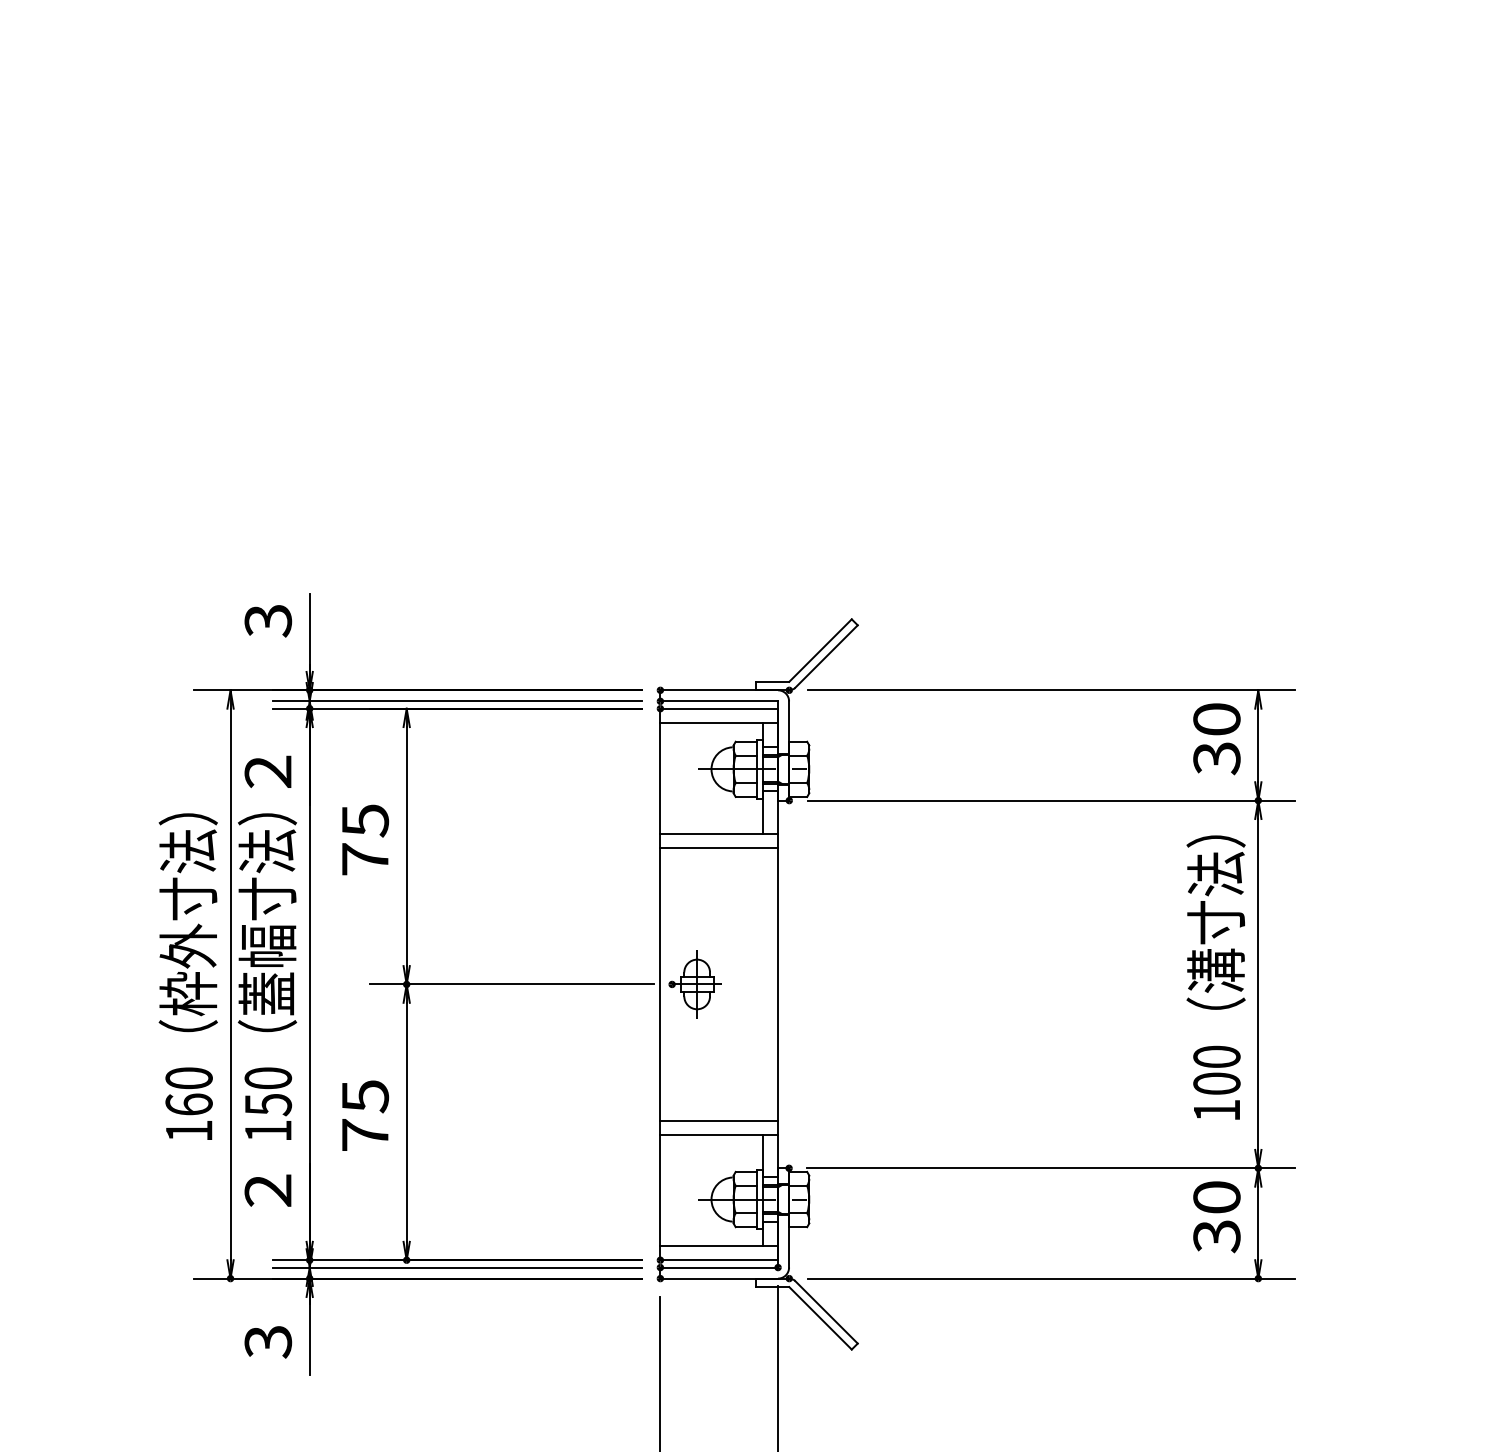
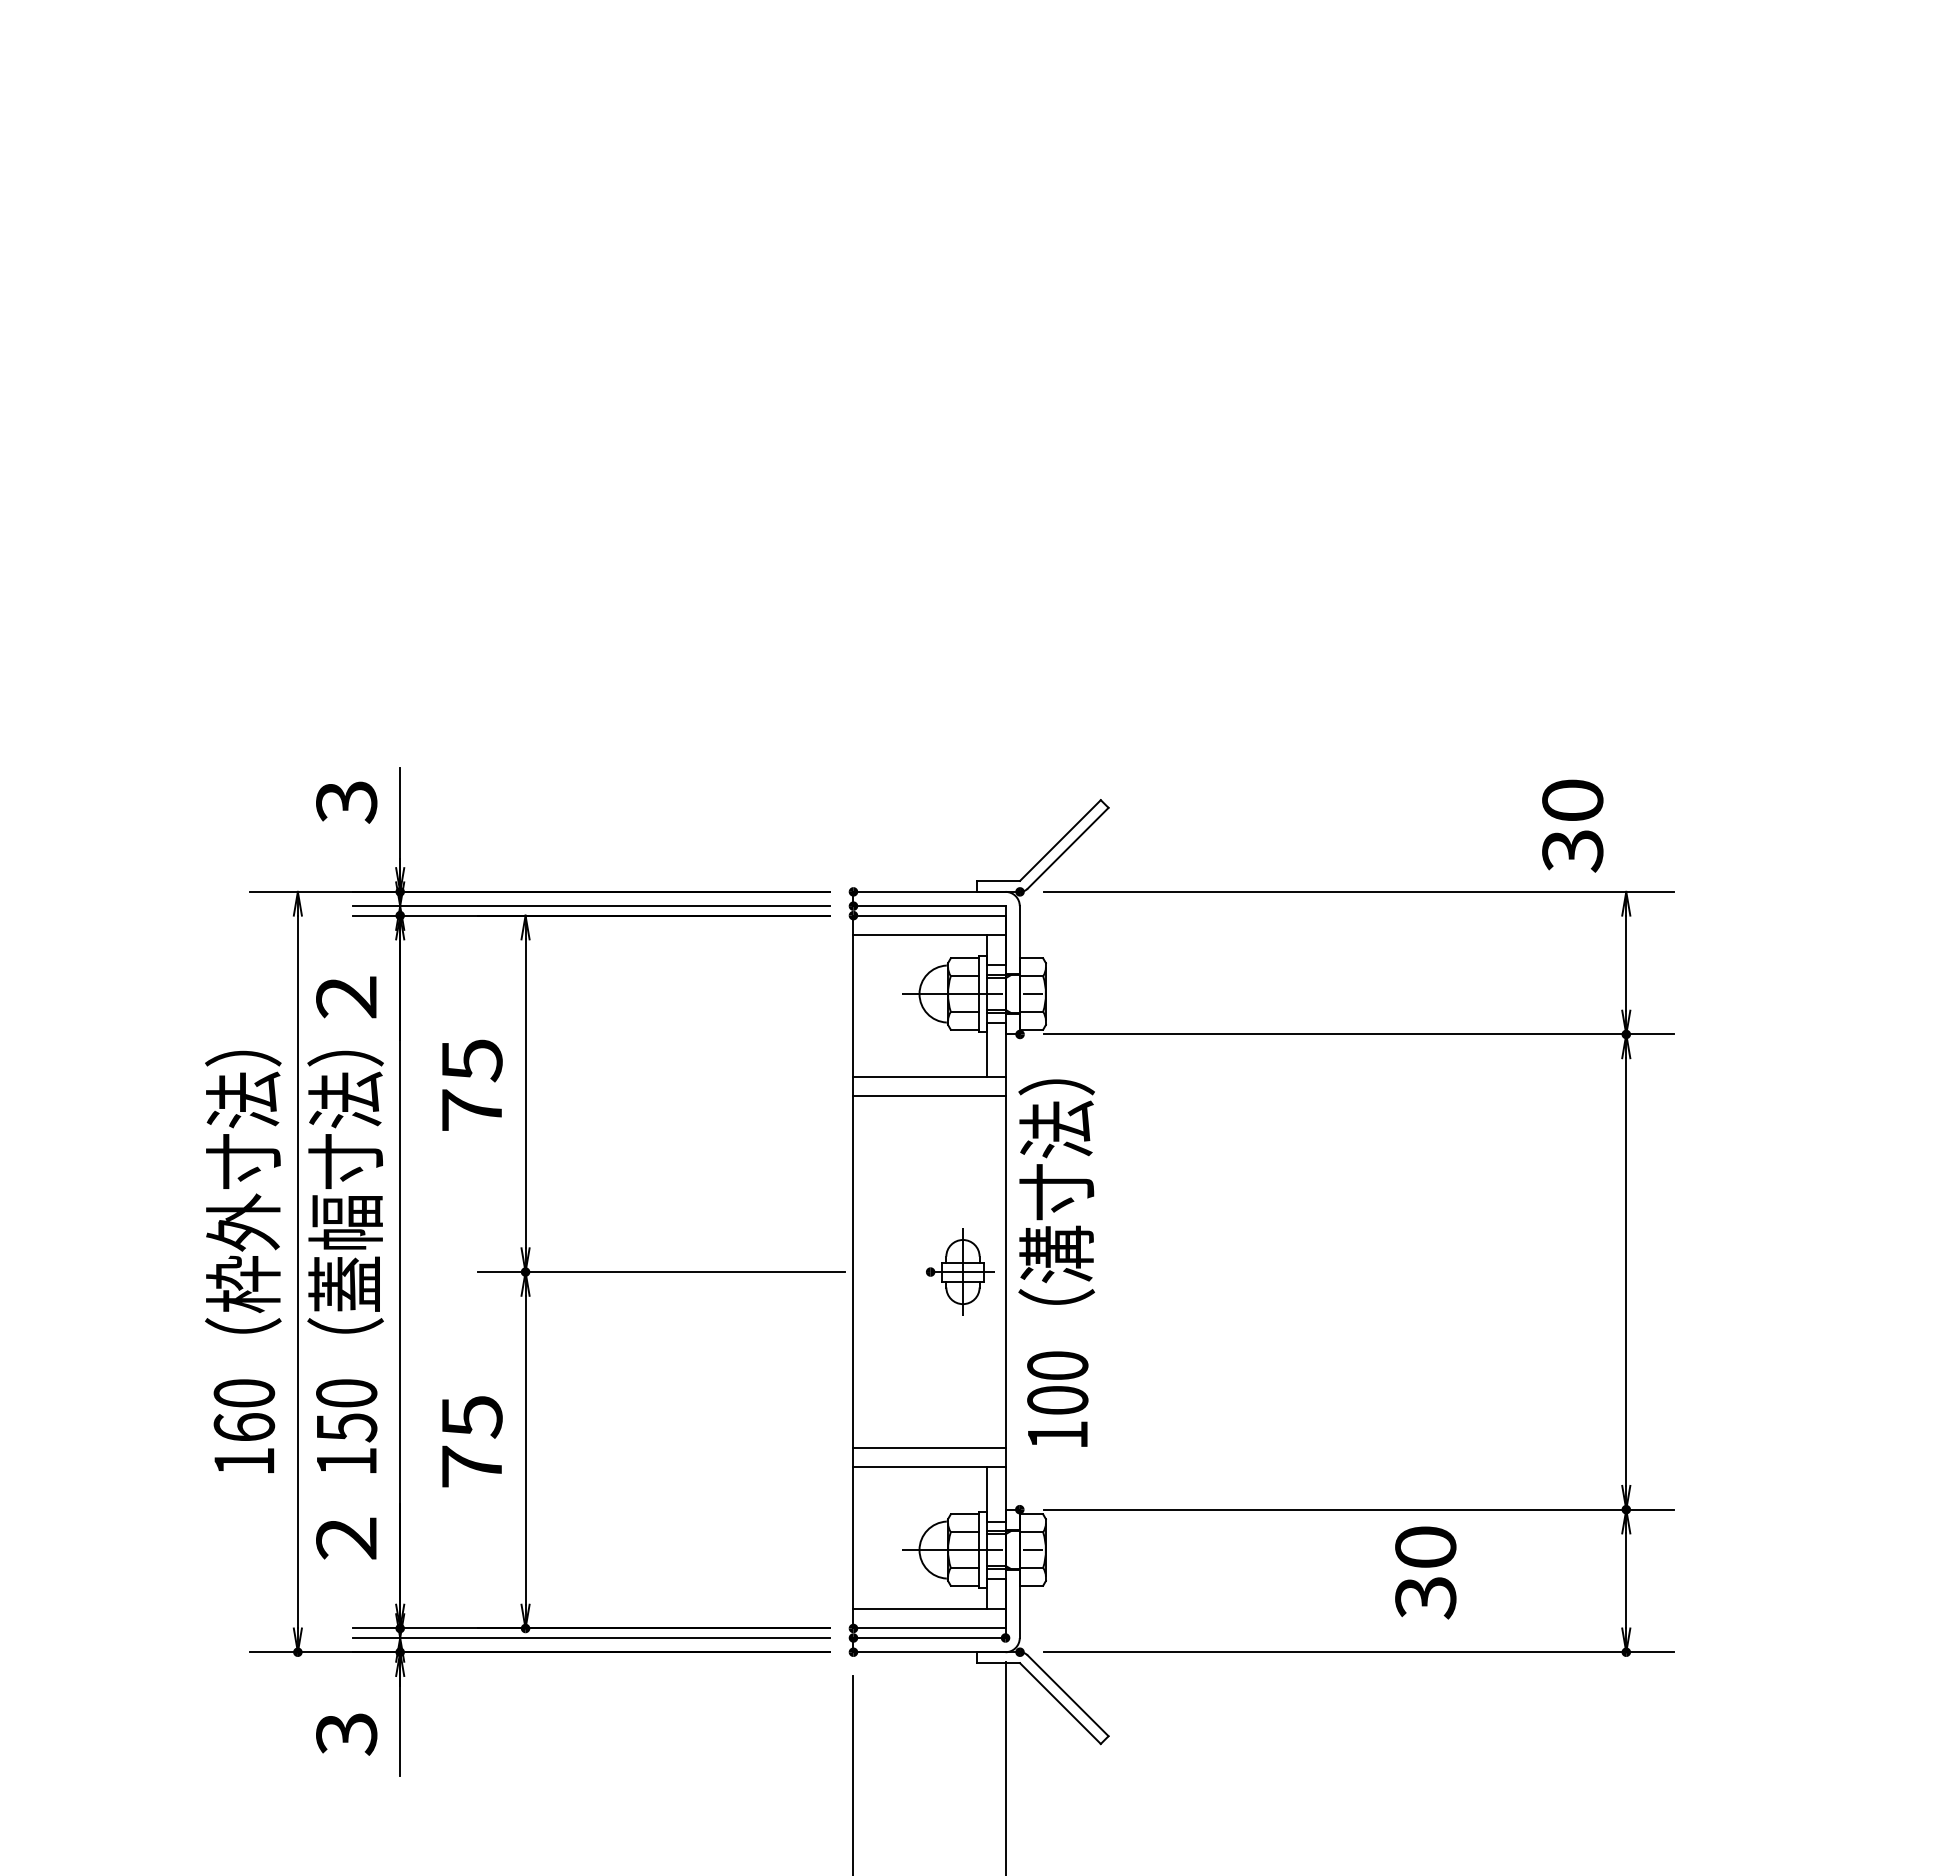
text: (1216, 738) -> (1572, 825), moved
text: (1215, 977) -> (1056, 1262), moved
part: (695, 984) -> (960, 1271), moved
text: (1216, 1216) -> (1425, 1572), moved

